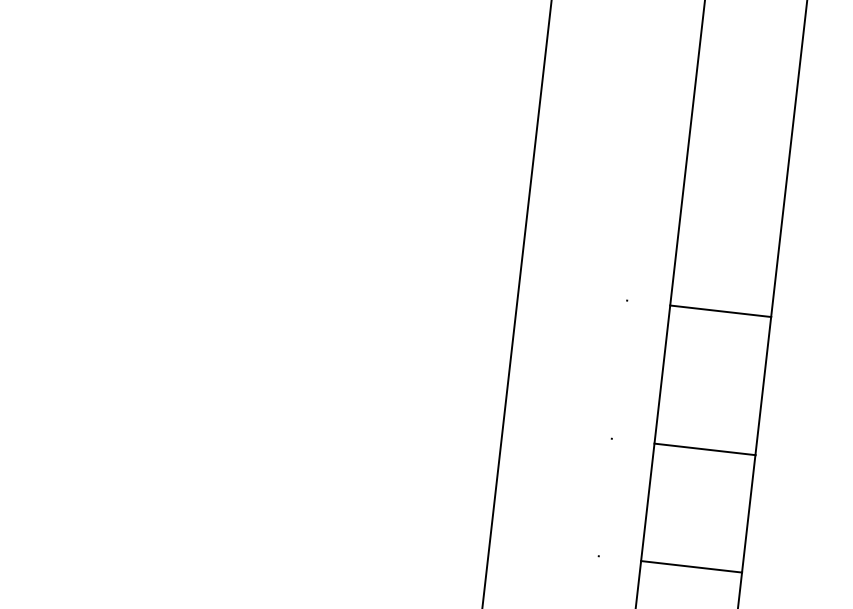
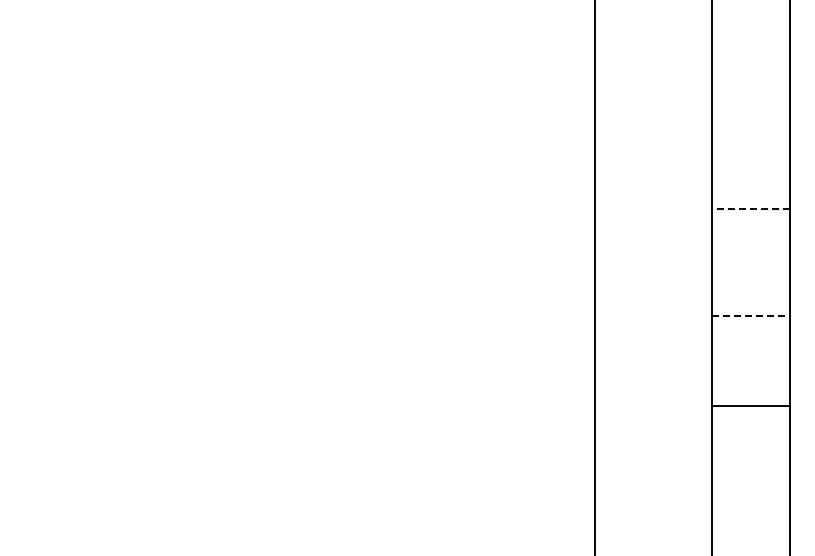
line: (719, 310) -> (750, 208), solid -> dashed
line: (705, 449) -> (751, 315), solid -> dashed

